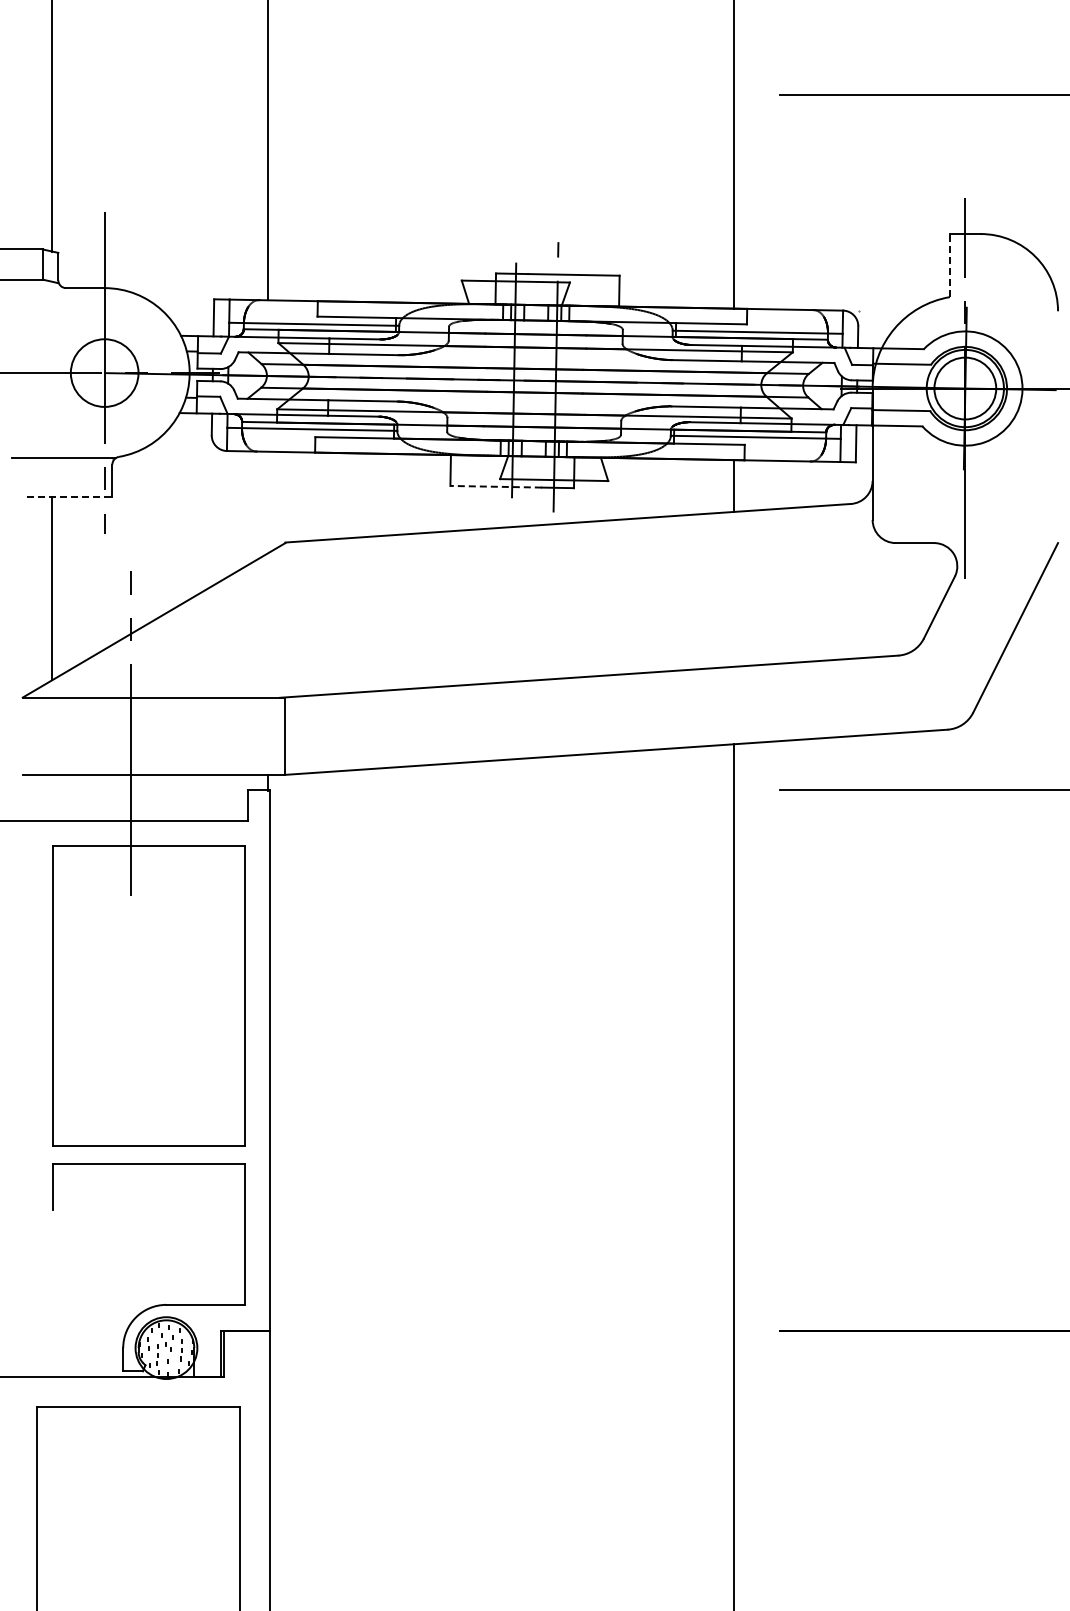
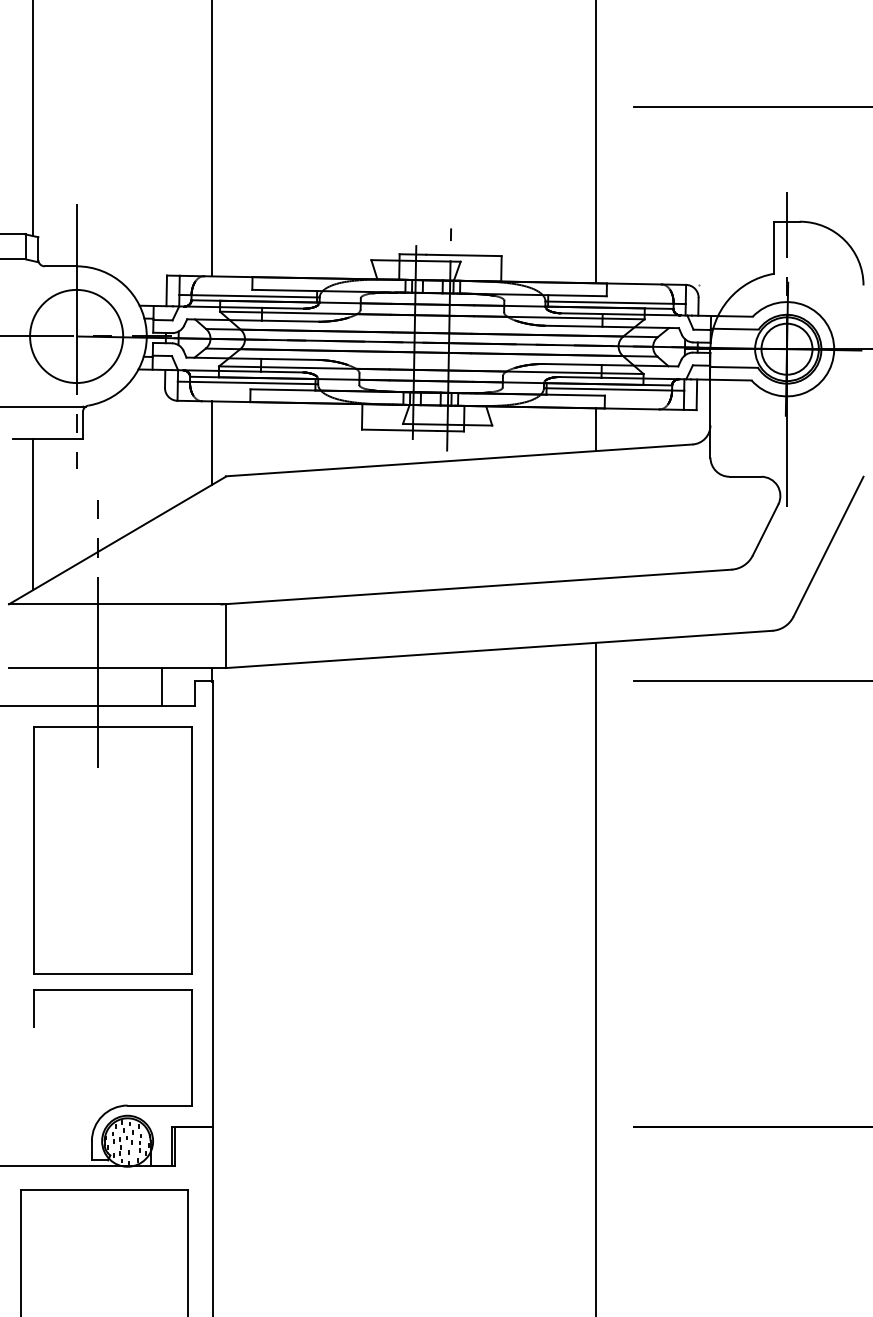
line: (949, 265) -> (773, 247), dashed -> solid
circle: (104, 372) -> (76, 335), size x1.67
line: (496, 486) -> (400, 430), dashed -> solid
line: (70, 496) -> (48, 438), dashed -> solid
line: (268, 502) -> (211, 443), added
line: (208, 797) -> (162, 686), added

